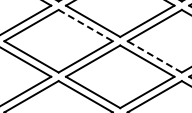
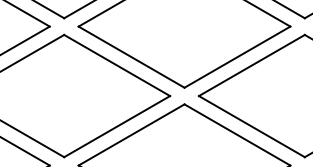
line: (86, 25) -> (118, 65), dashed -> solid
line: (154, 56) -> (251, 125), dashed -> solid

